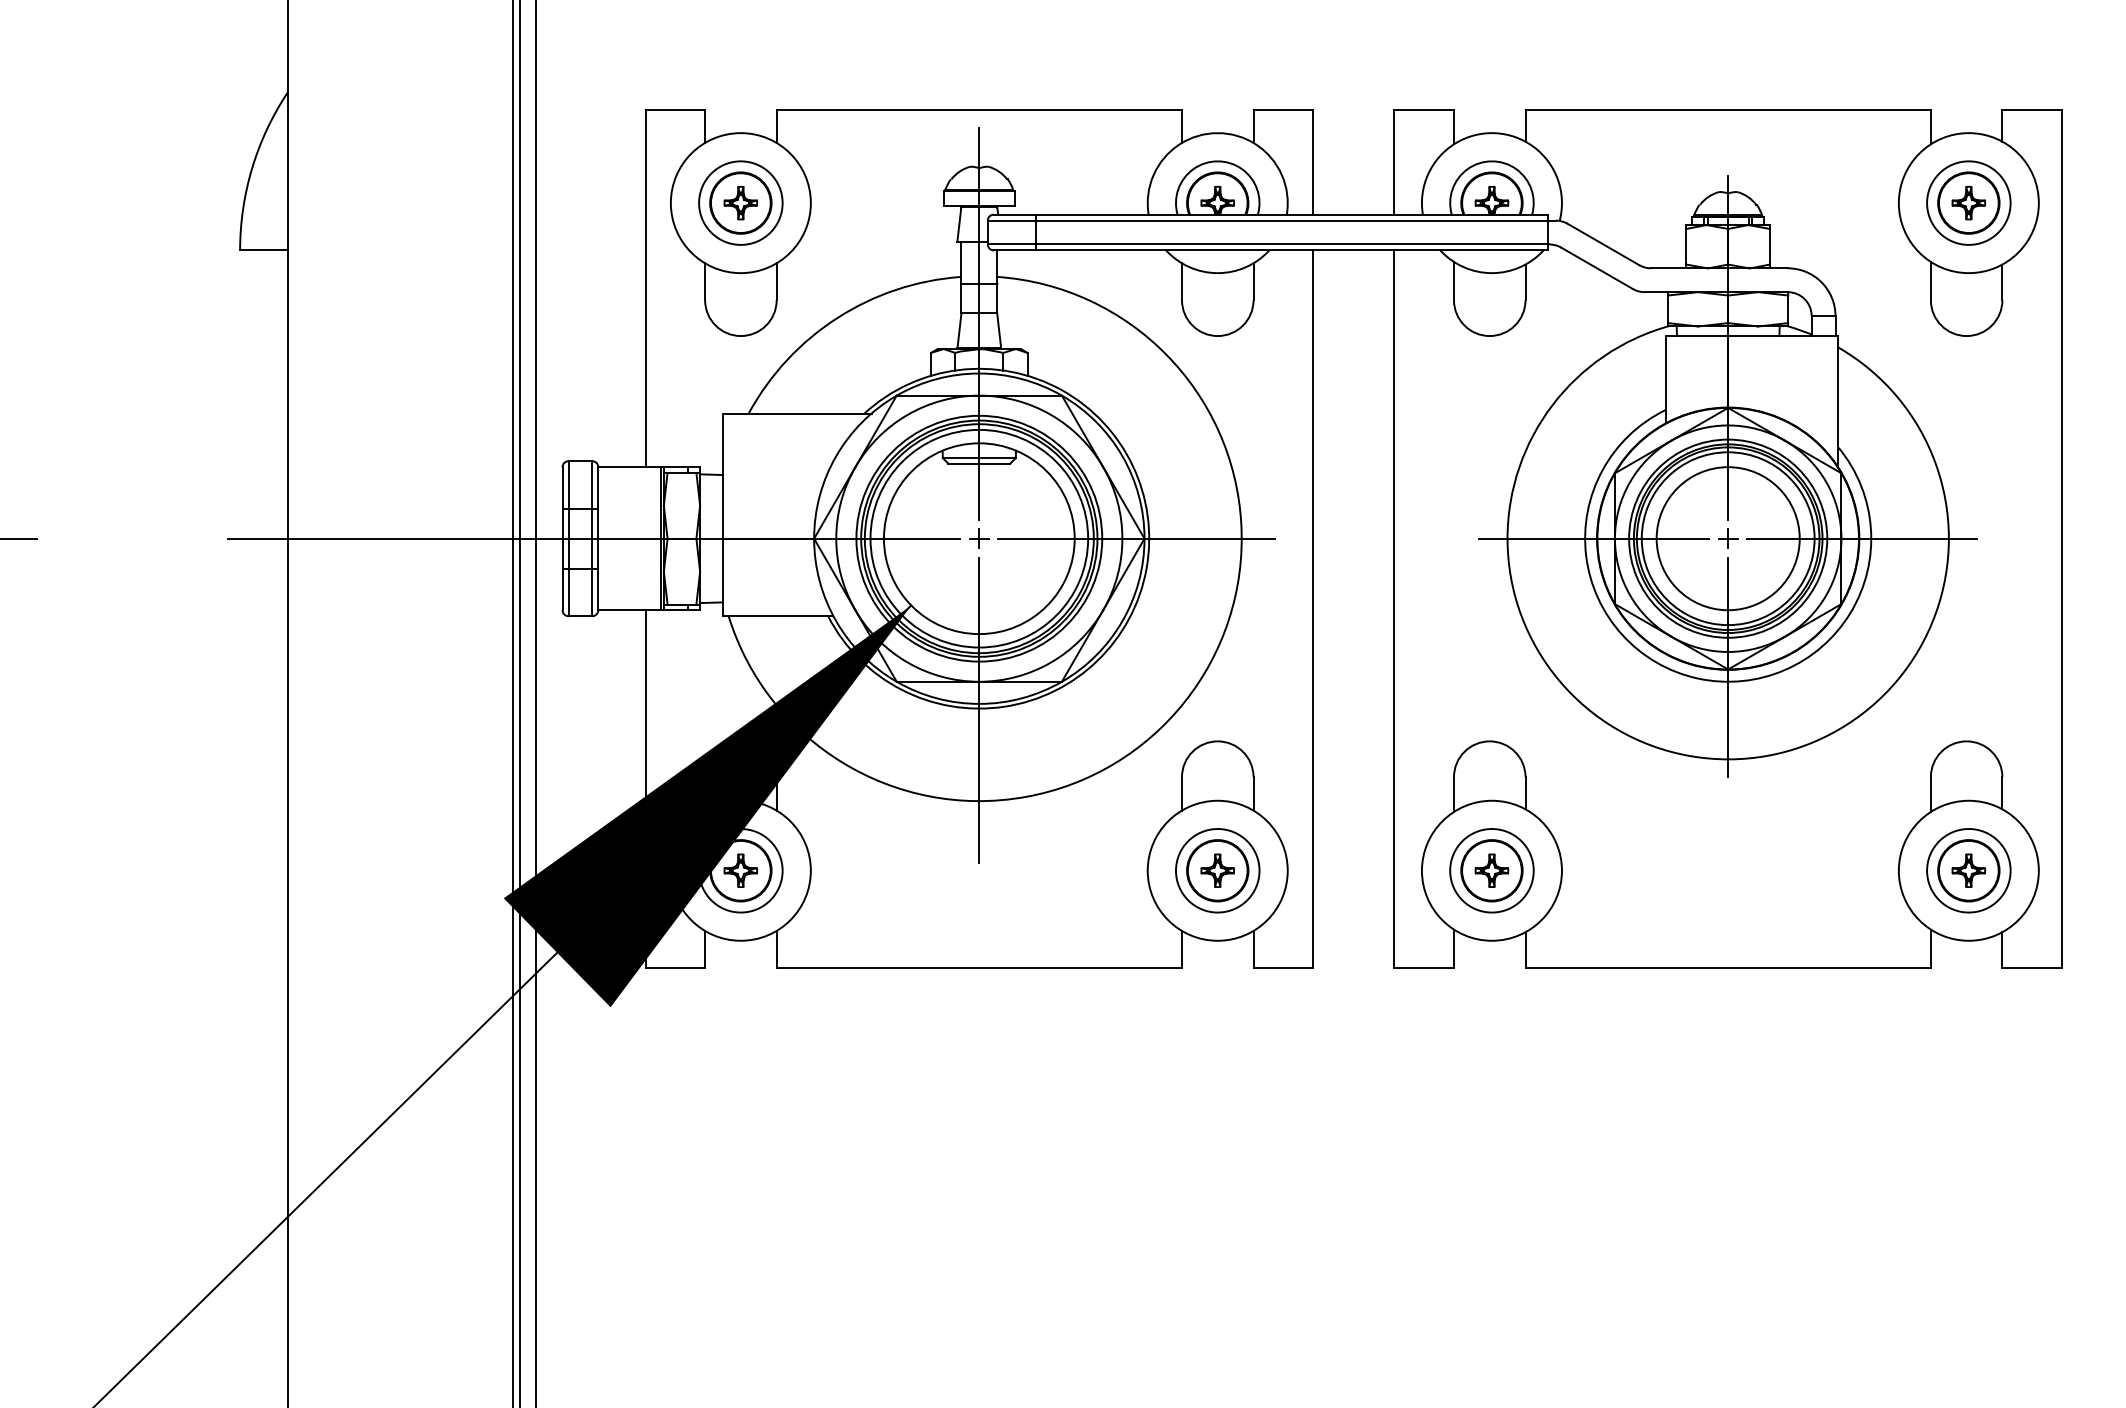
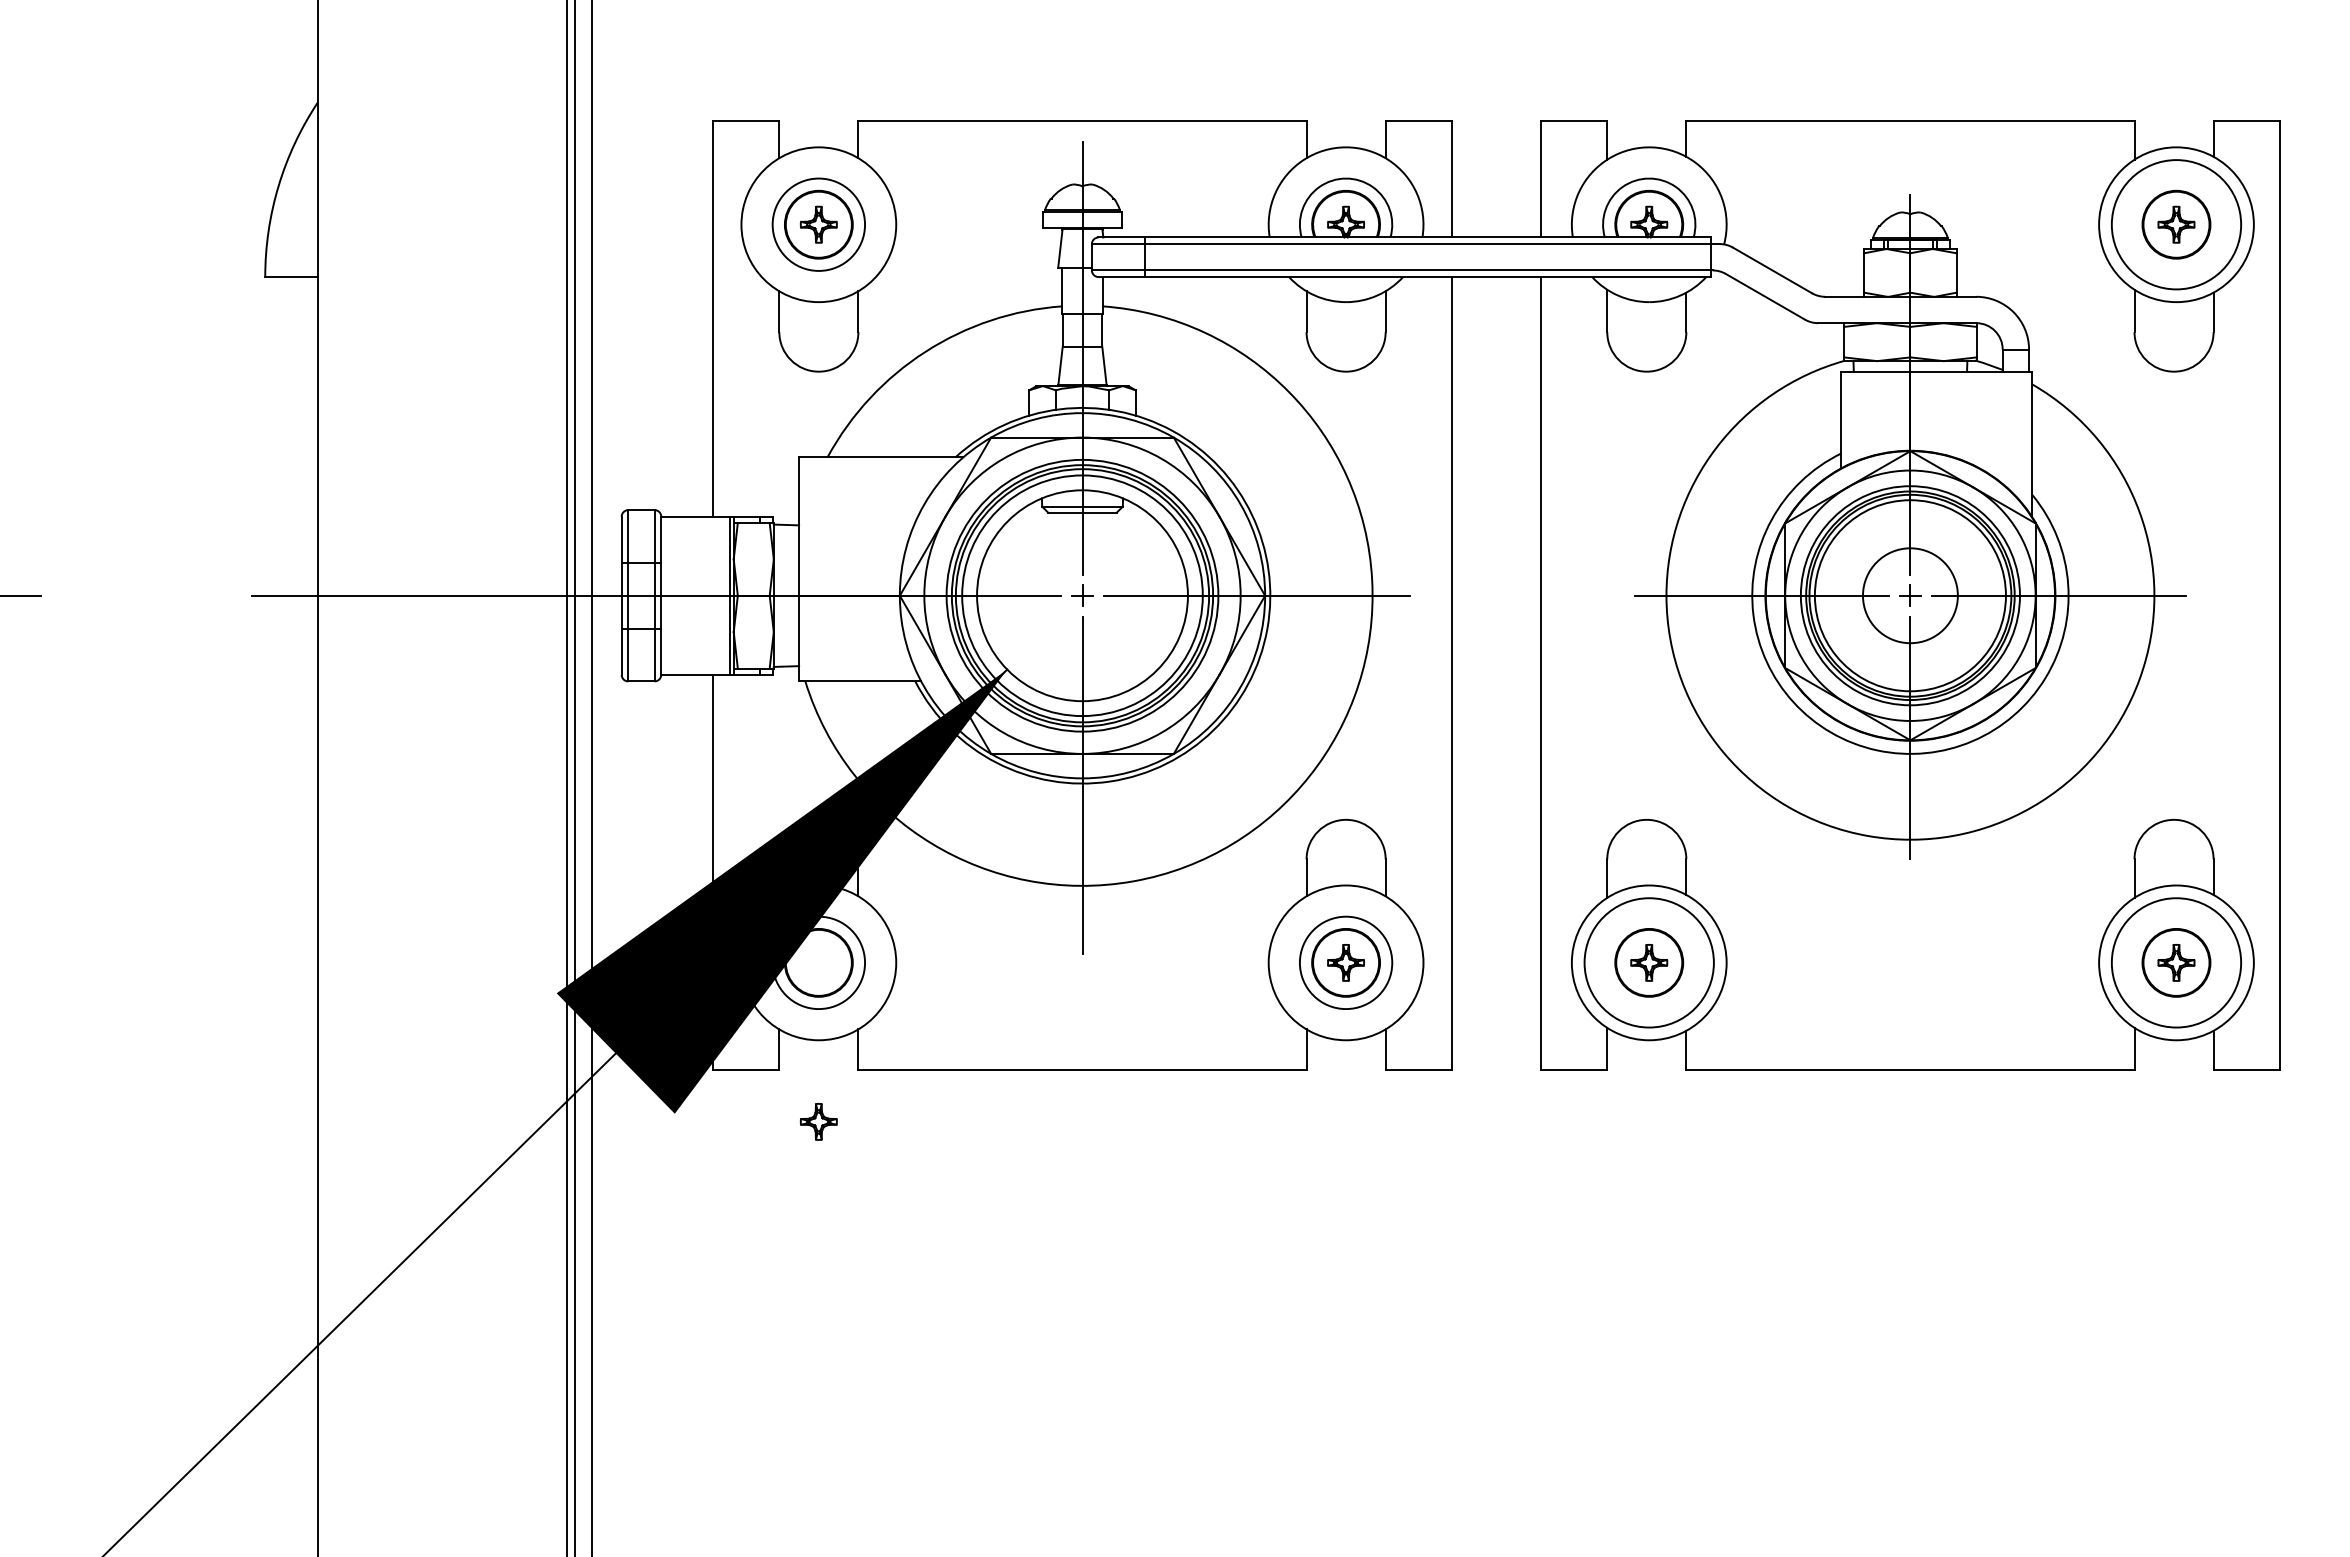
circle: (1968, 202) -> (2176, 224), size x1.4
circle: (1728, 538) -> (1910, 595), size x0.6
part: (740, 870) -> (818, 1121), moved
circle: (1492, 870) -> (1649, 962), size x1.4
circle: (1968, 870) -> (2176, 962), size x1.4

